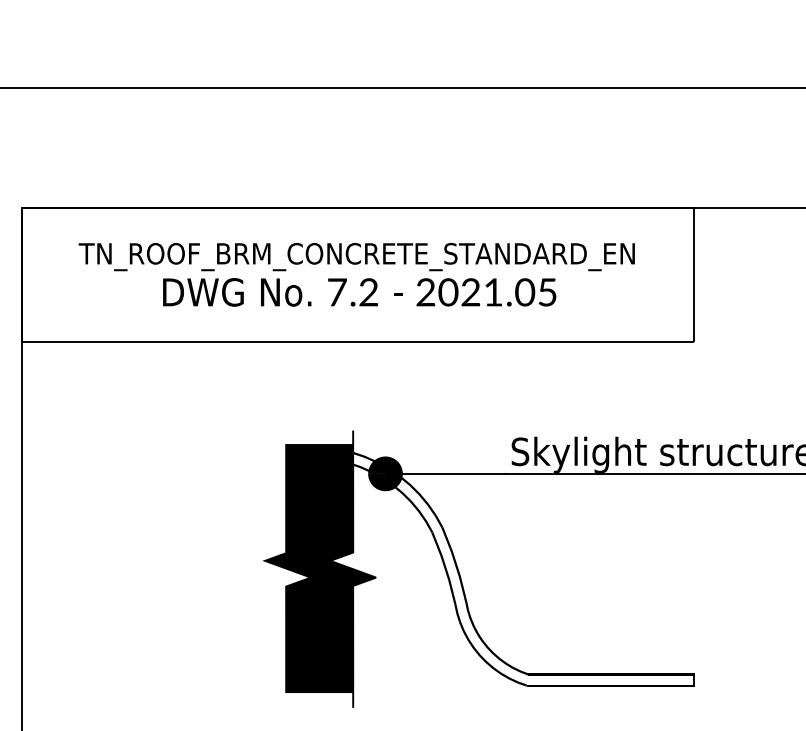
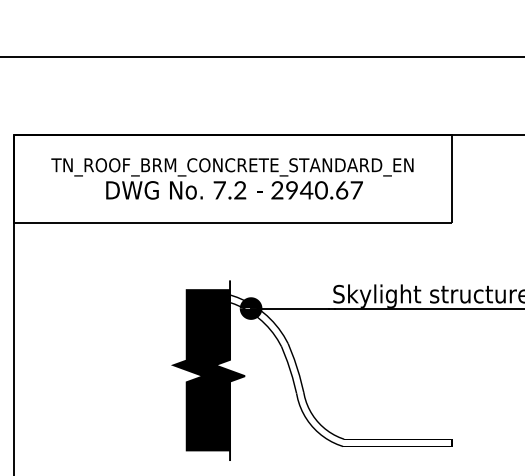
text: (496, 292) -> (323, 190), 2021.05 -> 2940.67

